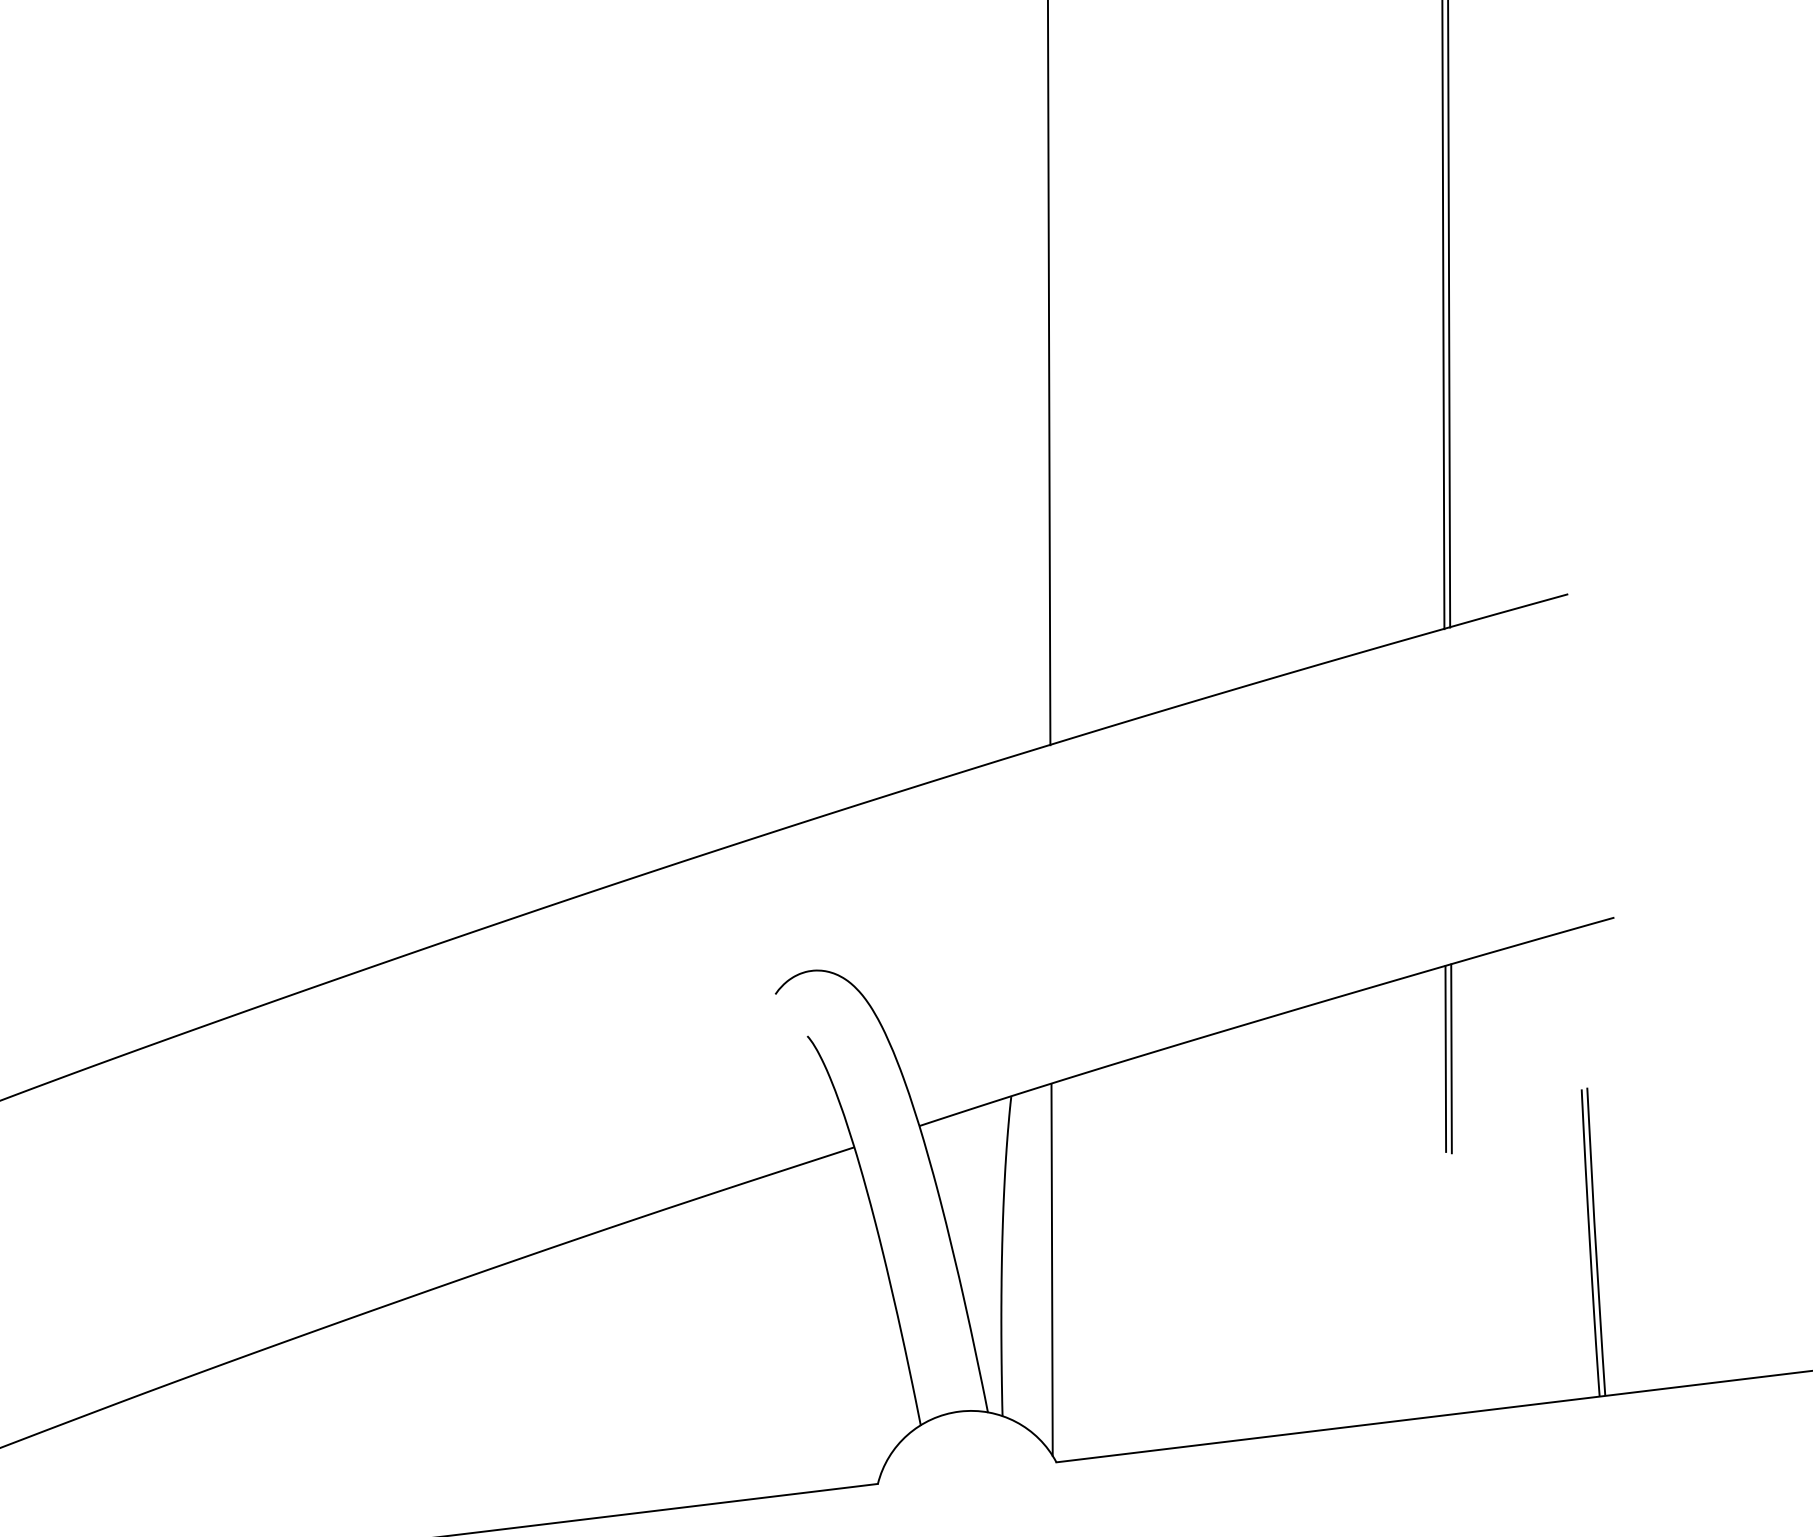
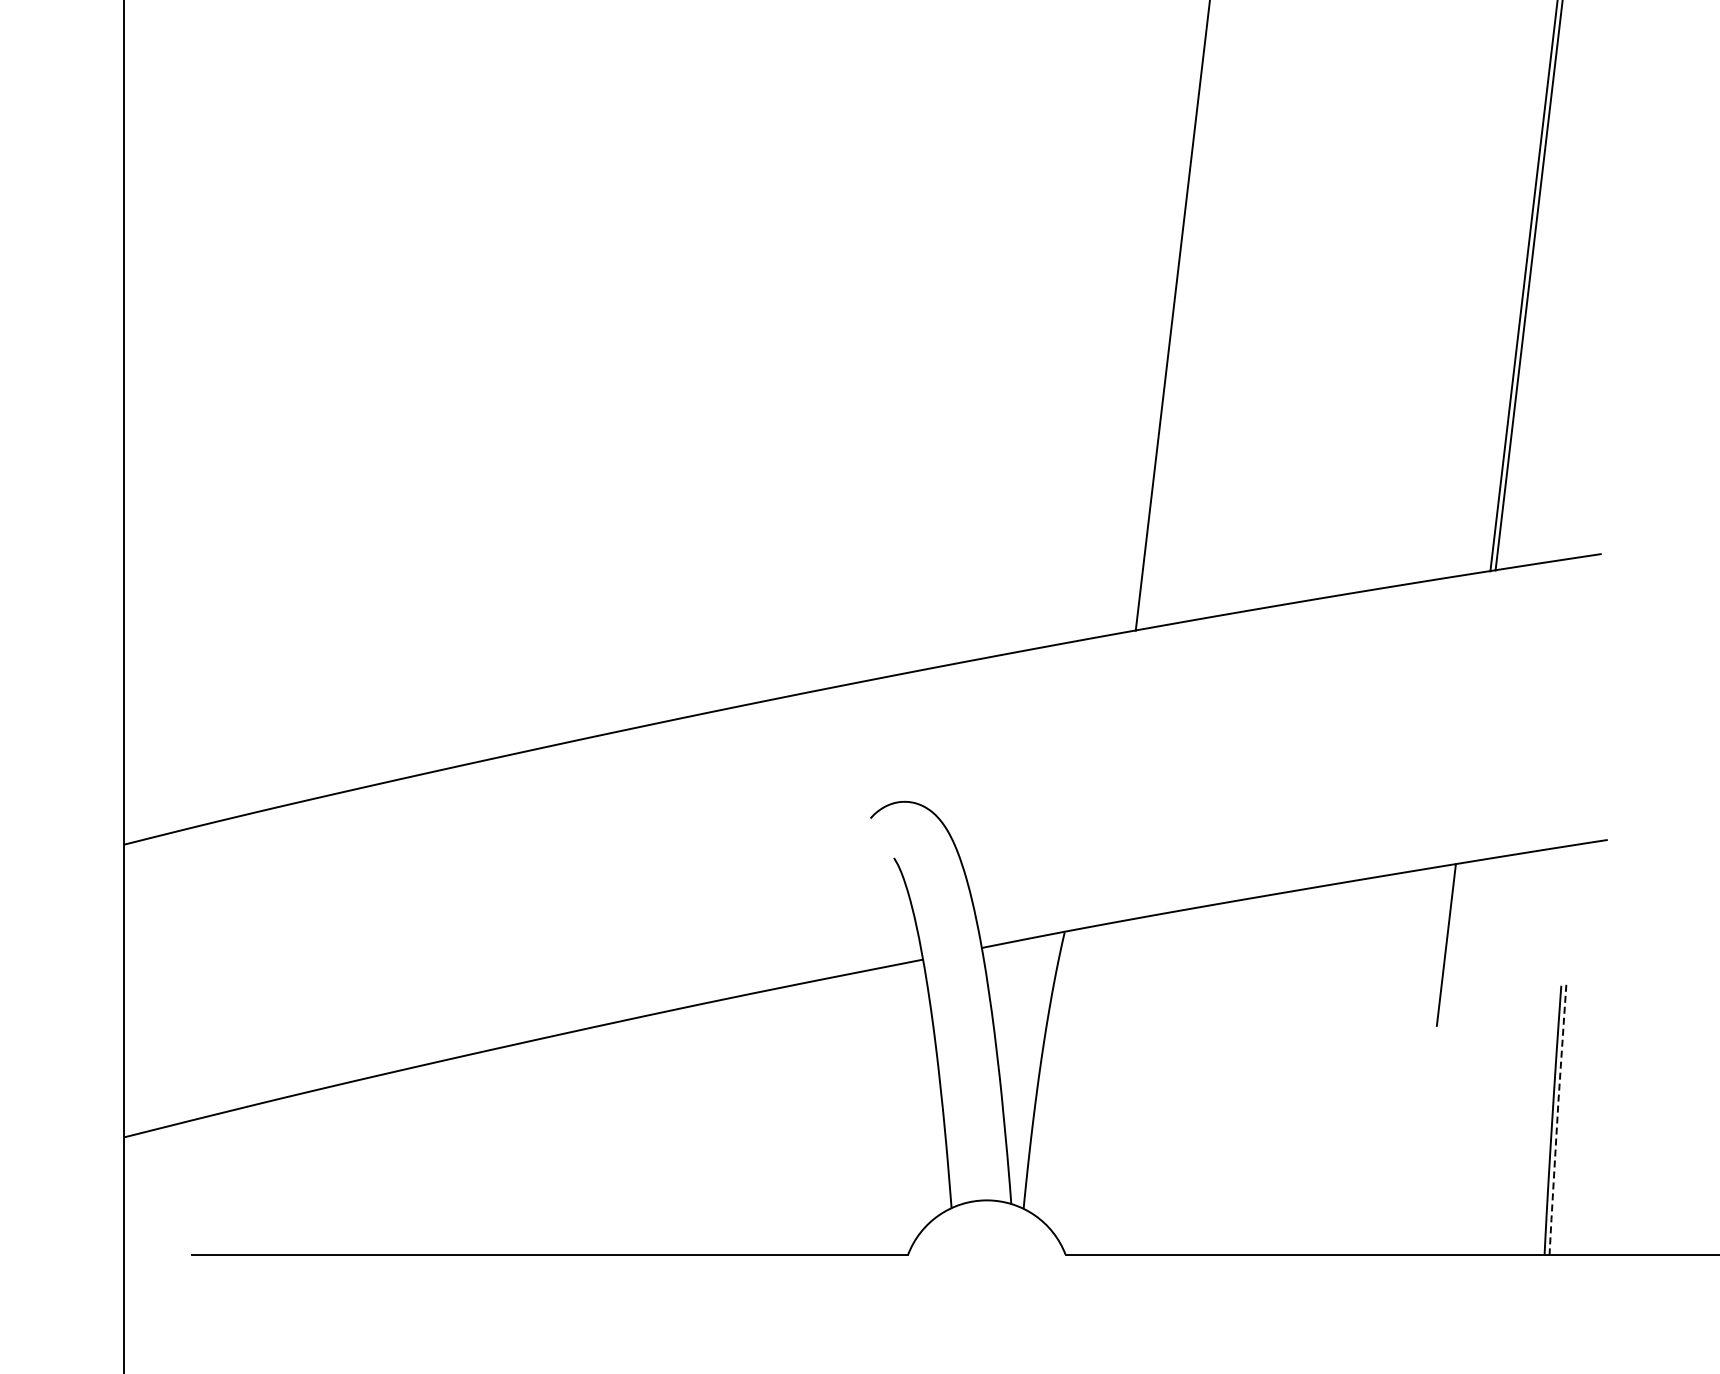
line: (1451, 1058) -> (1451, 945), removed
line: (1595, 1241) -> (1557, 1119), solid -> dashed
line: (1052, 1269) -> (1082, 1086), removed

